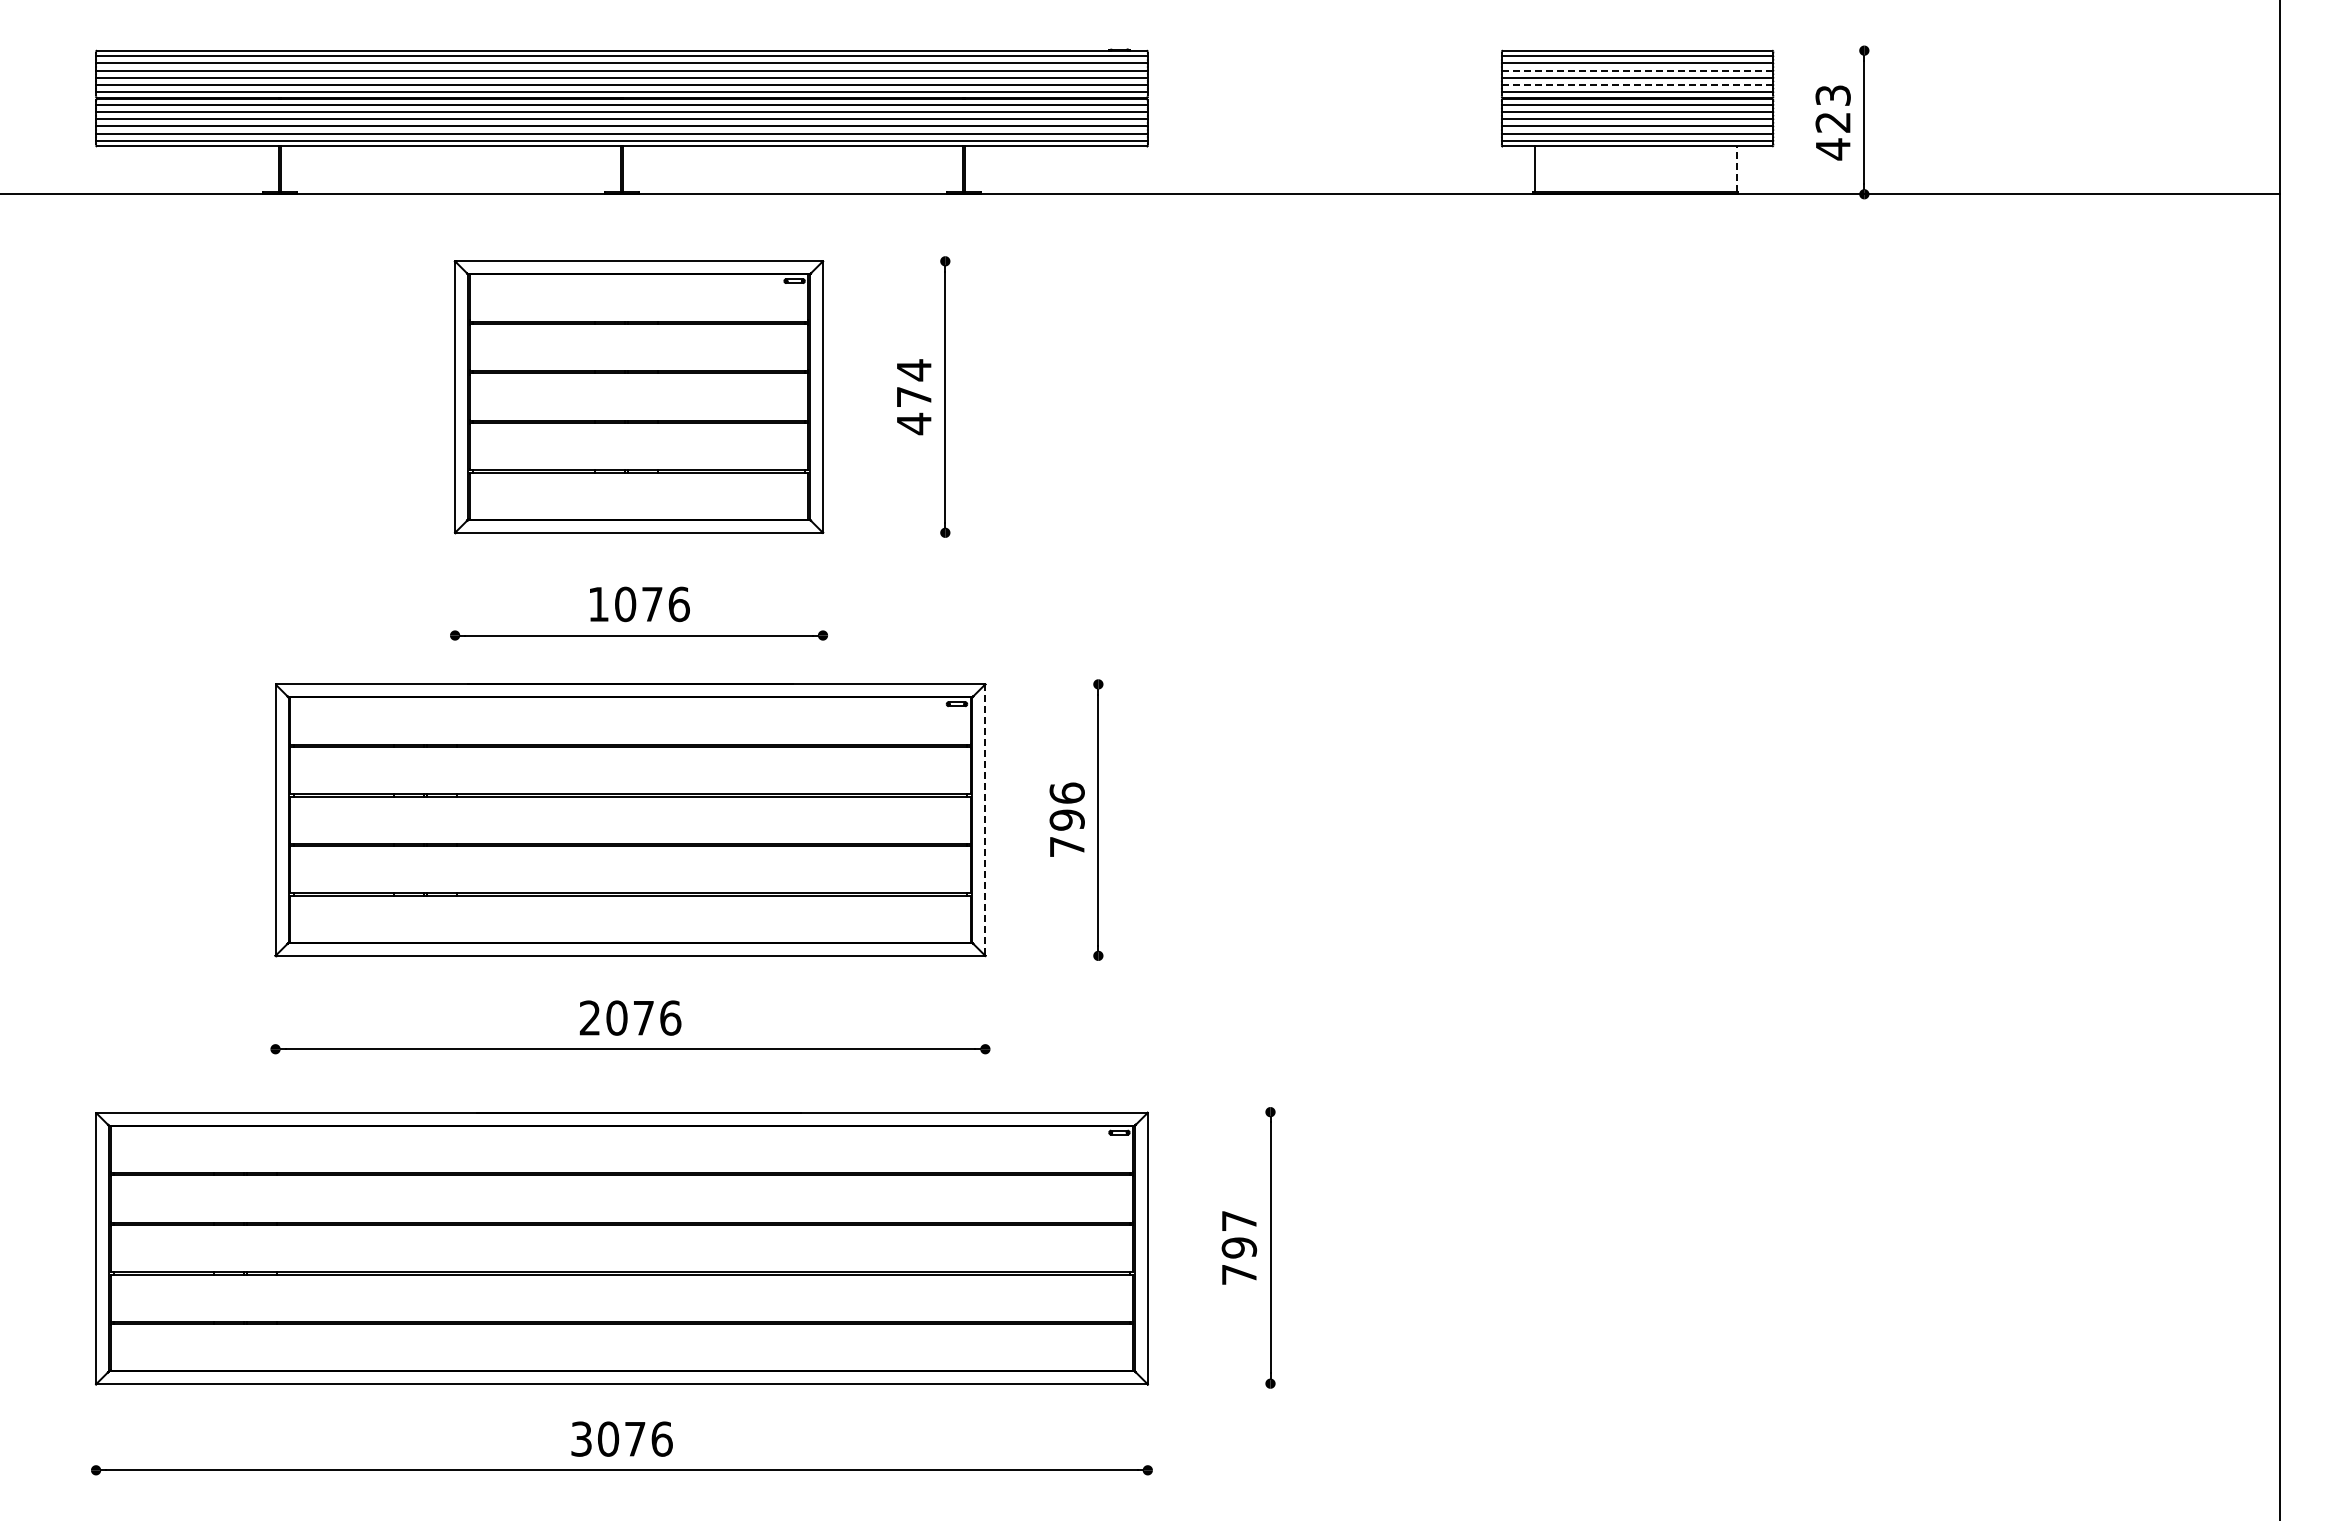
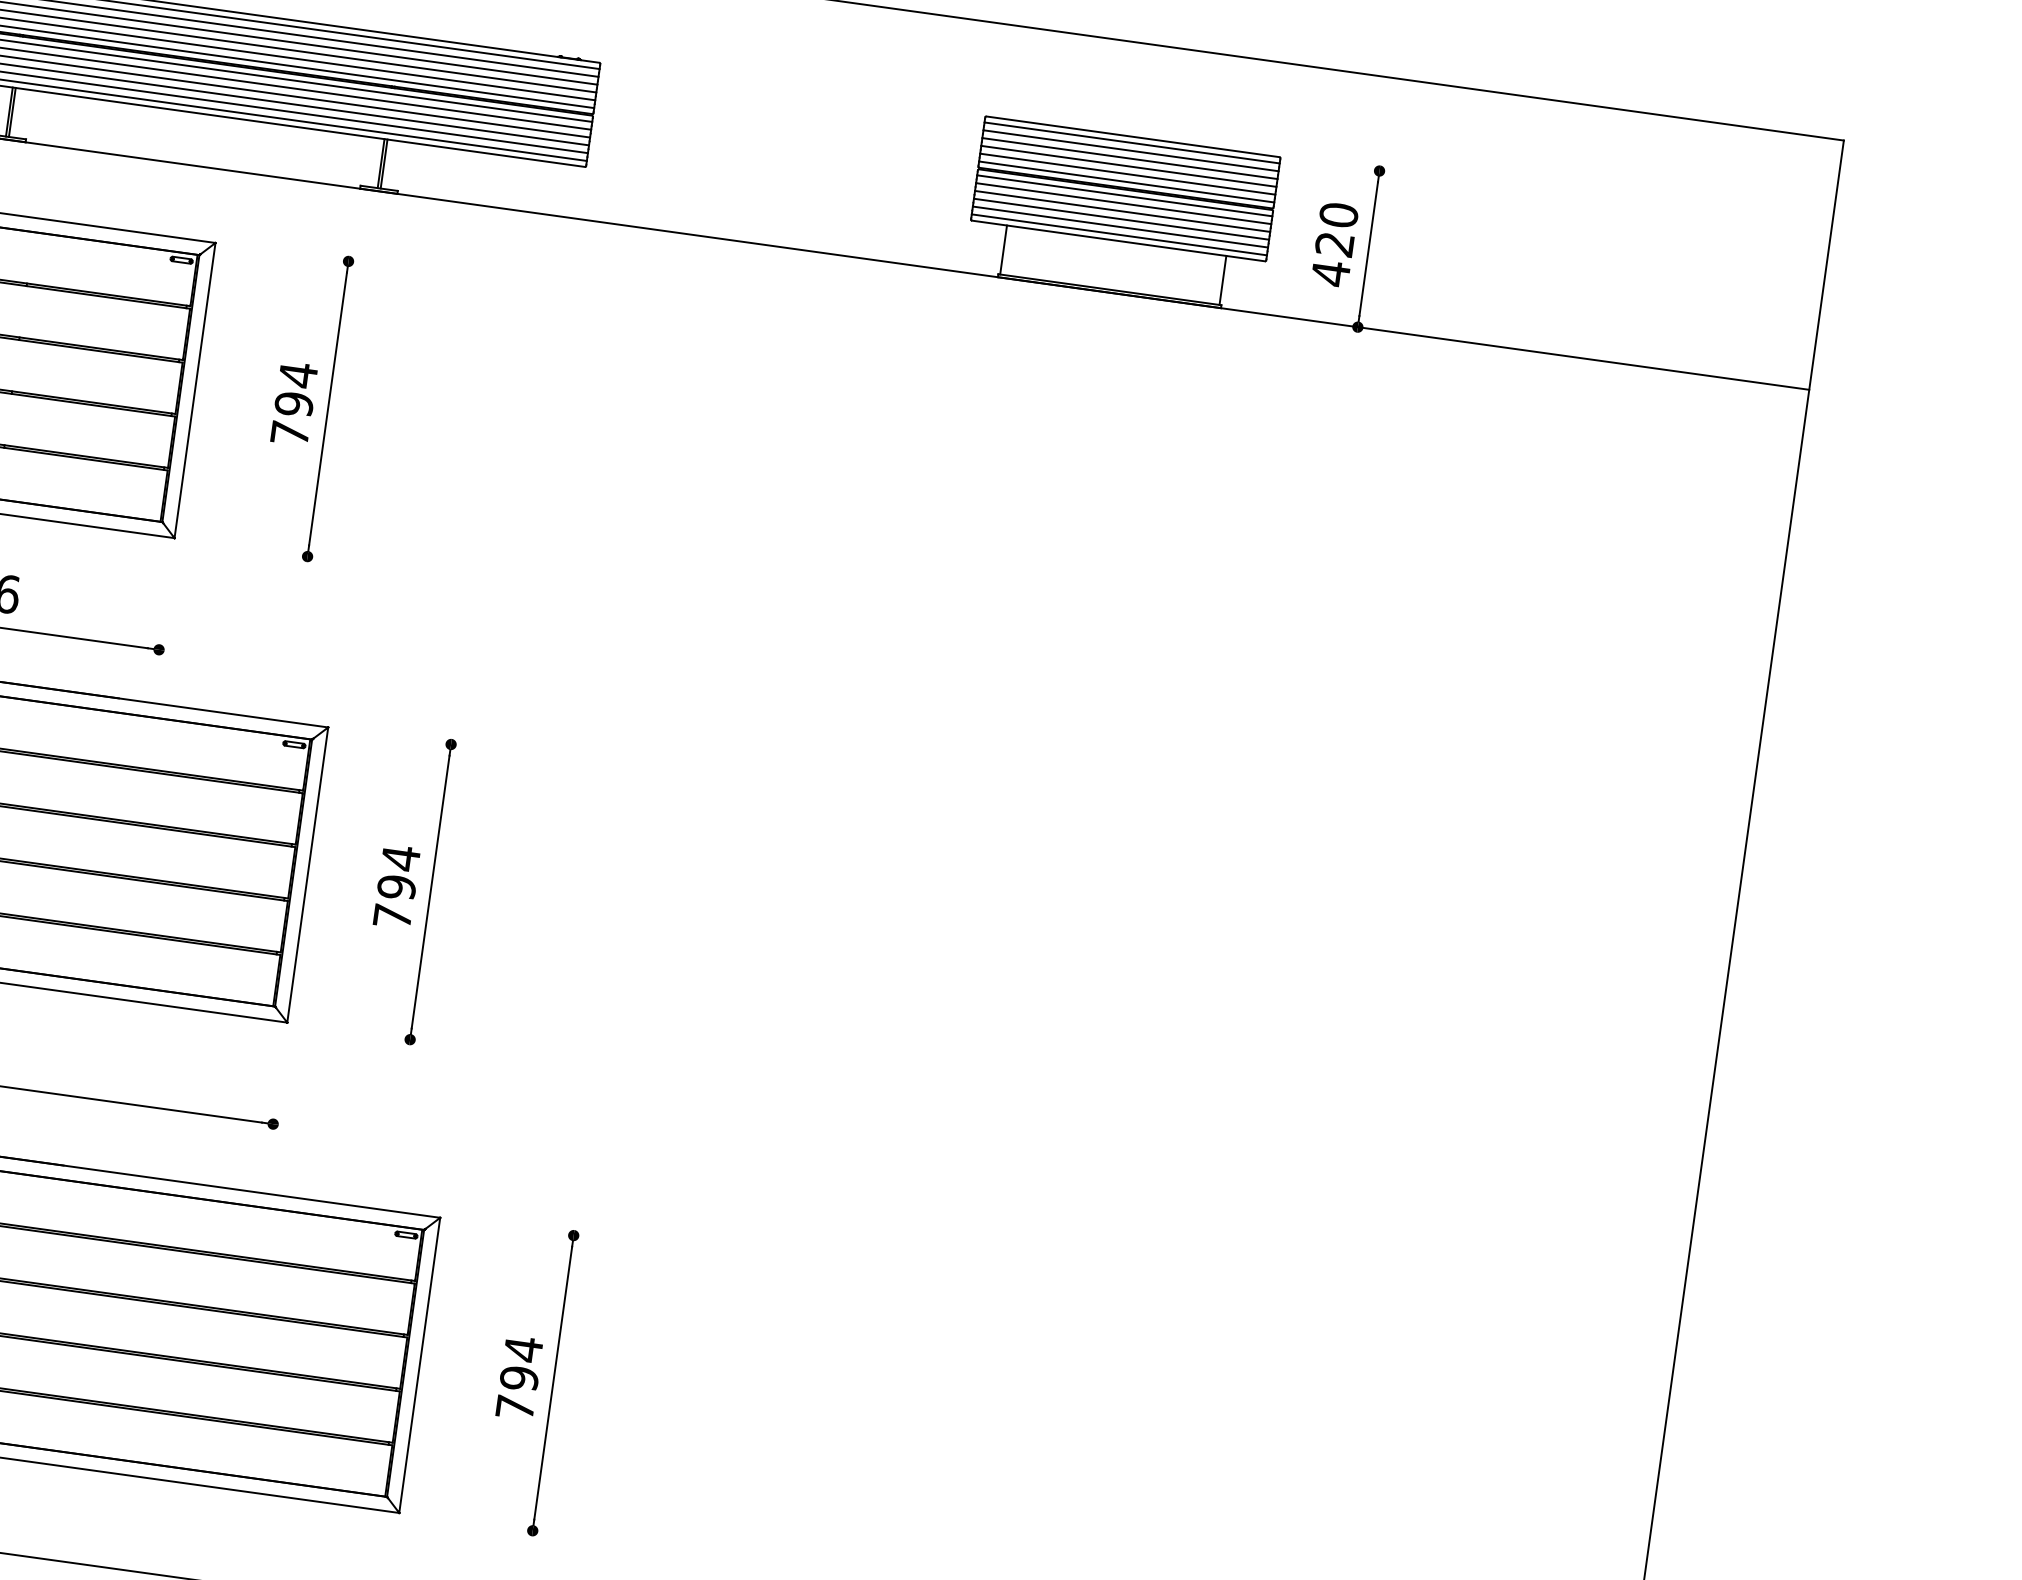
line: (1637, 70) -> (1129, 158), dashed -> solid
line: (1637, 85) -> (1127, 174), dashed -> solid
text: (1832, 95) -> (1338, 214), 423 -> 420
line: (1736, 169) -> (1222, 280), dashed -> solid
text: (913, 410) -> (291, 418), 474 -> 794
text: (1066, 793) -> (399, 858), 796 -> 794
line: (985, 820) -> (307, 875), dashed -> solid
text: (1239, 1221) -> (523, 1349), 797 -> 794

